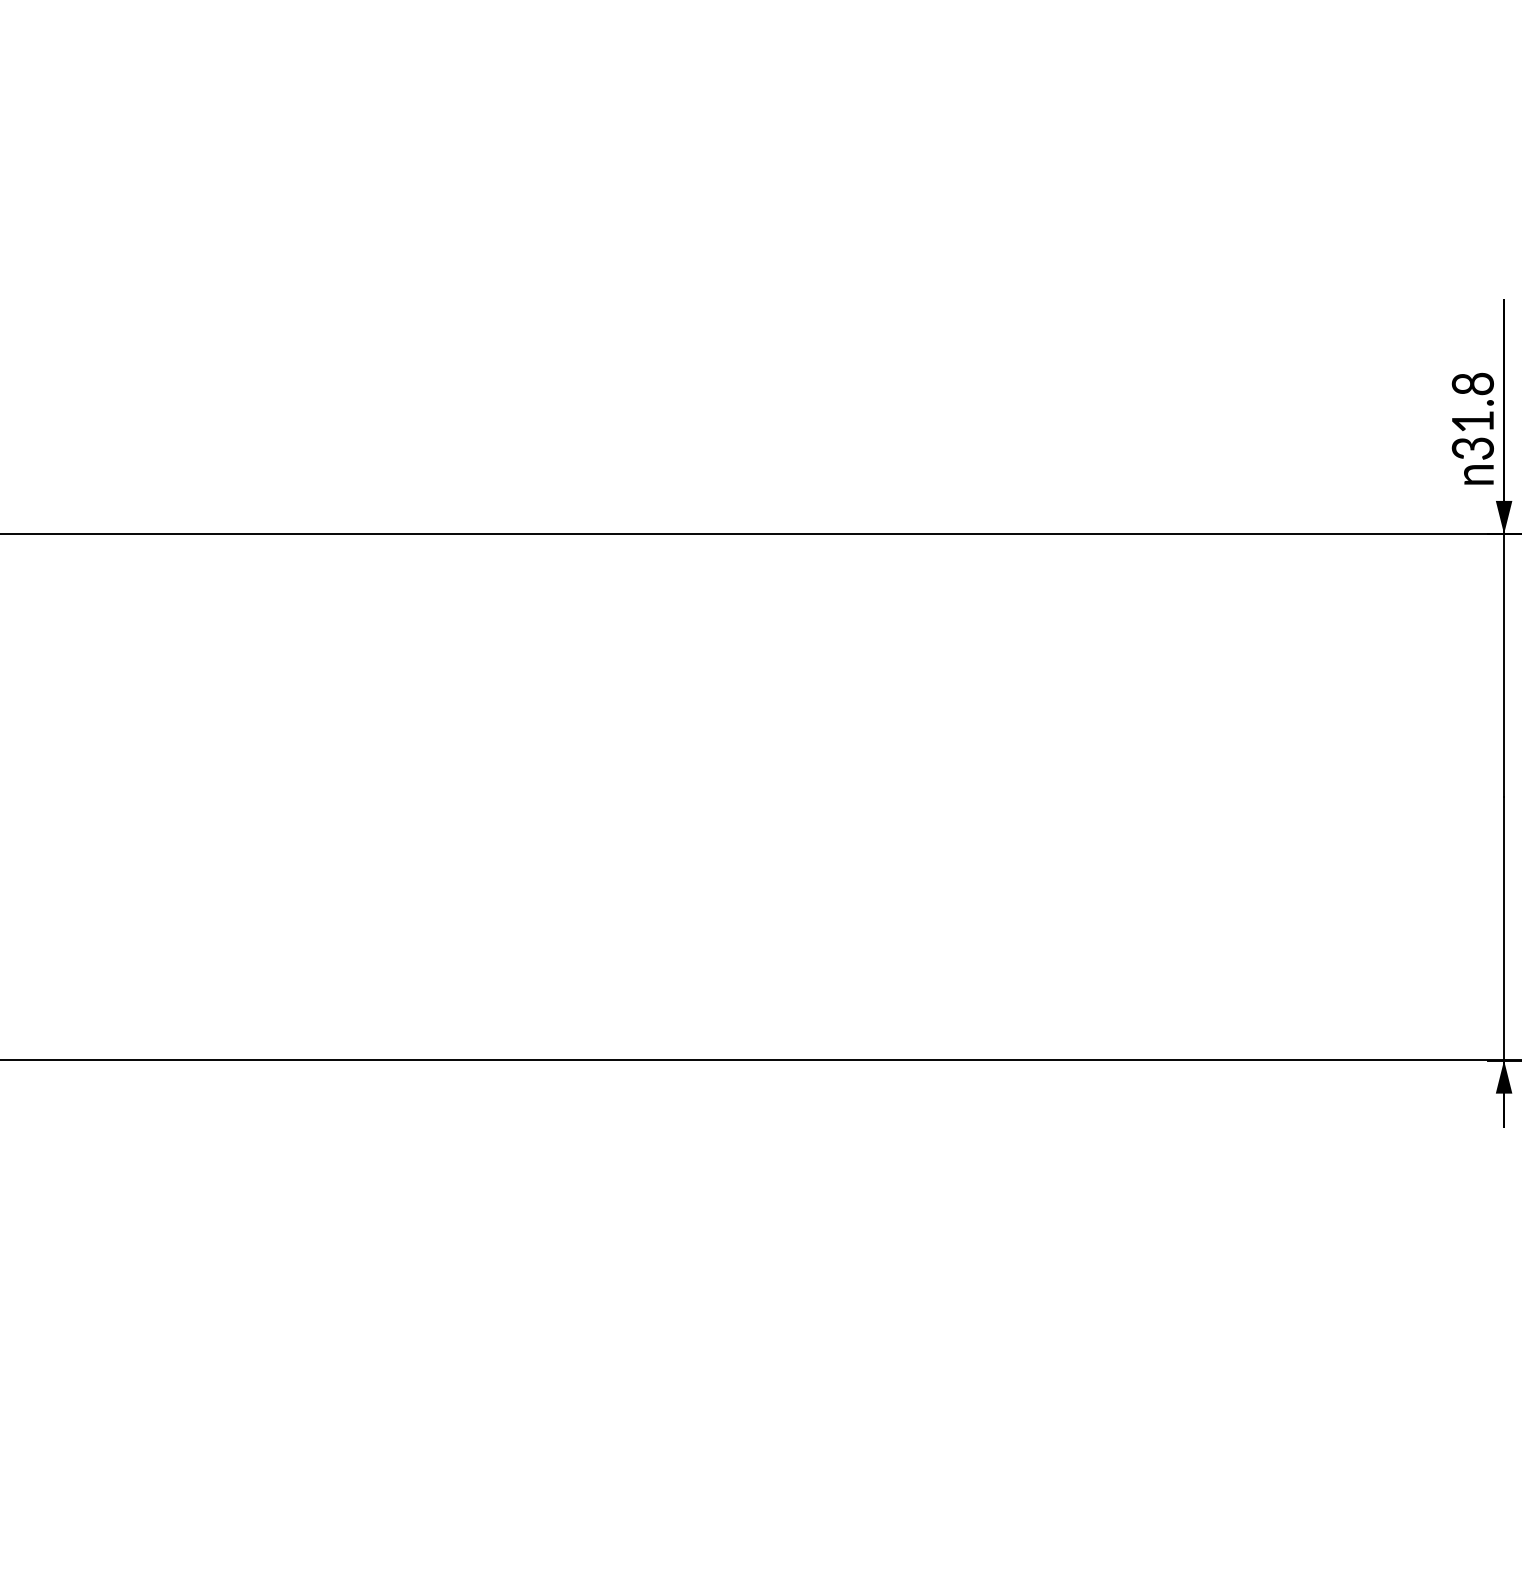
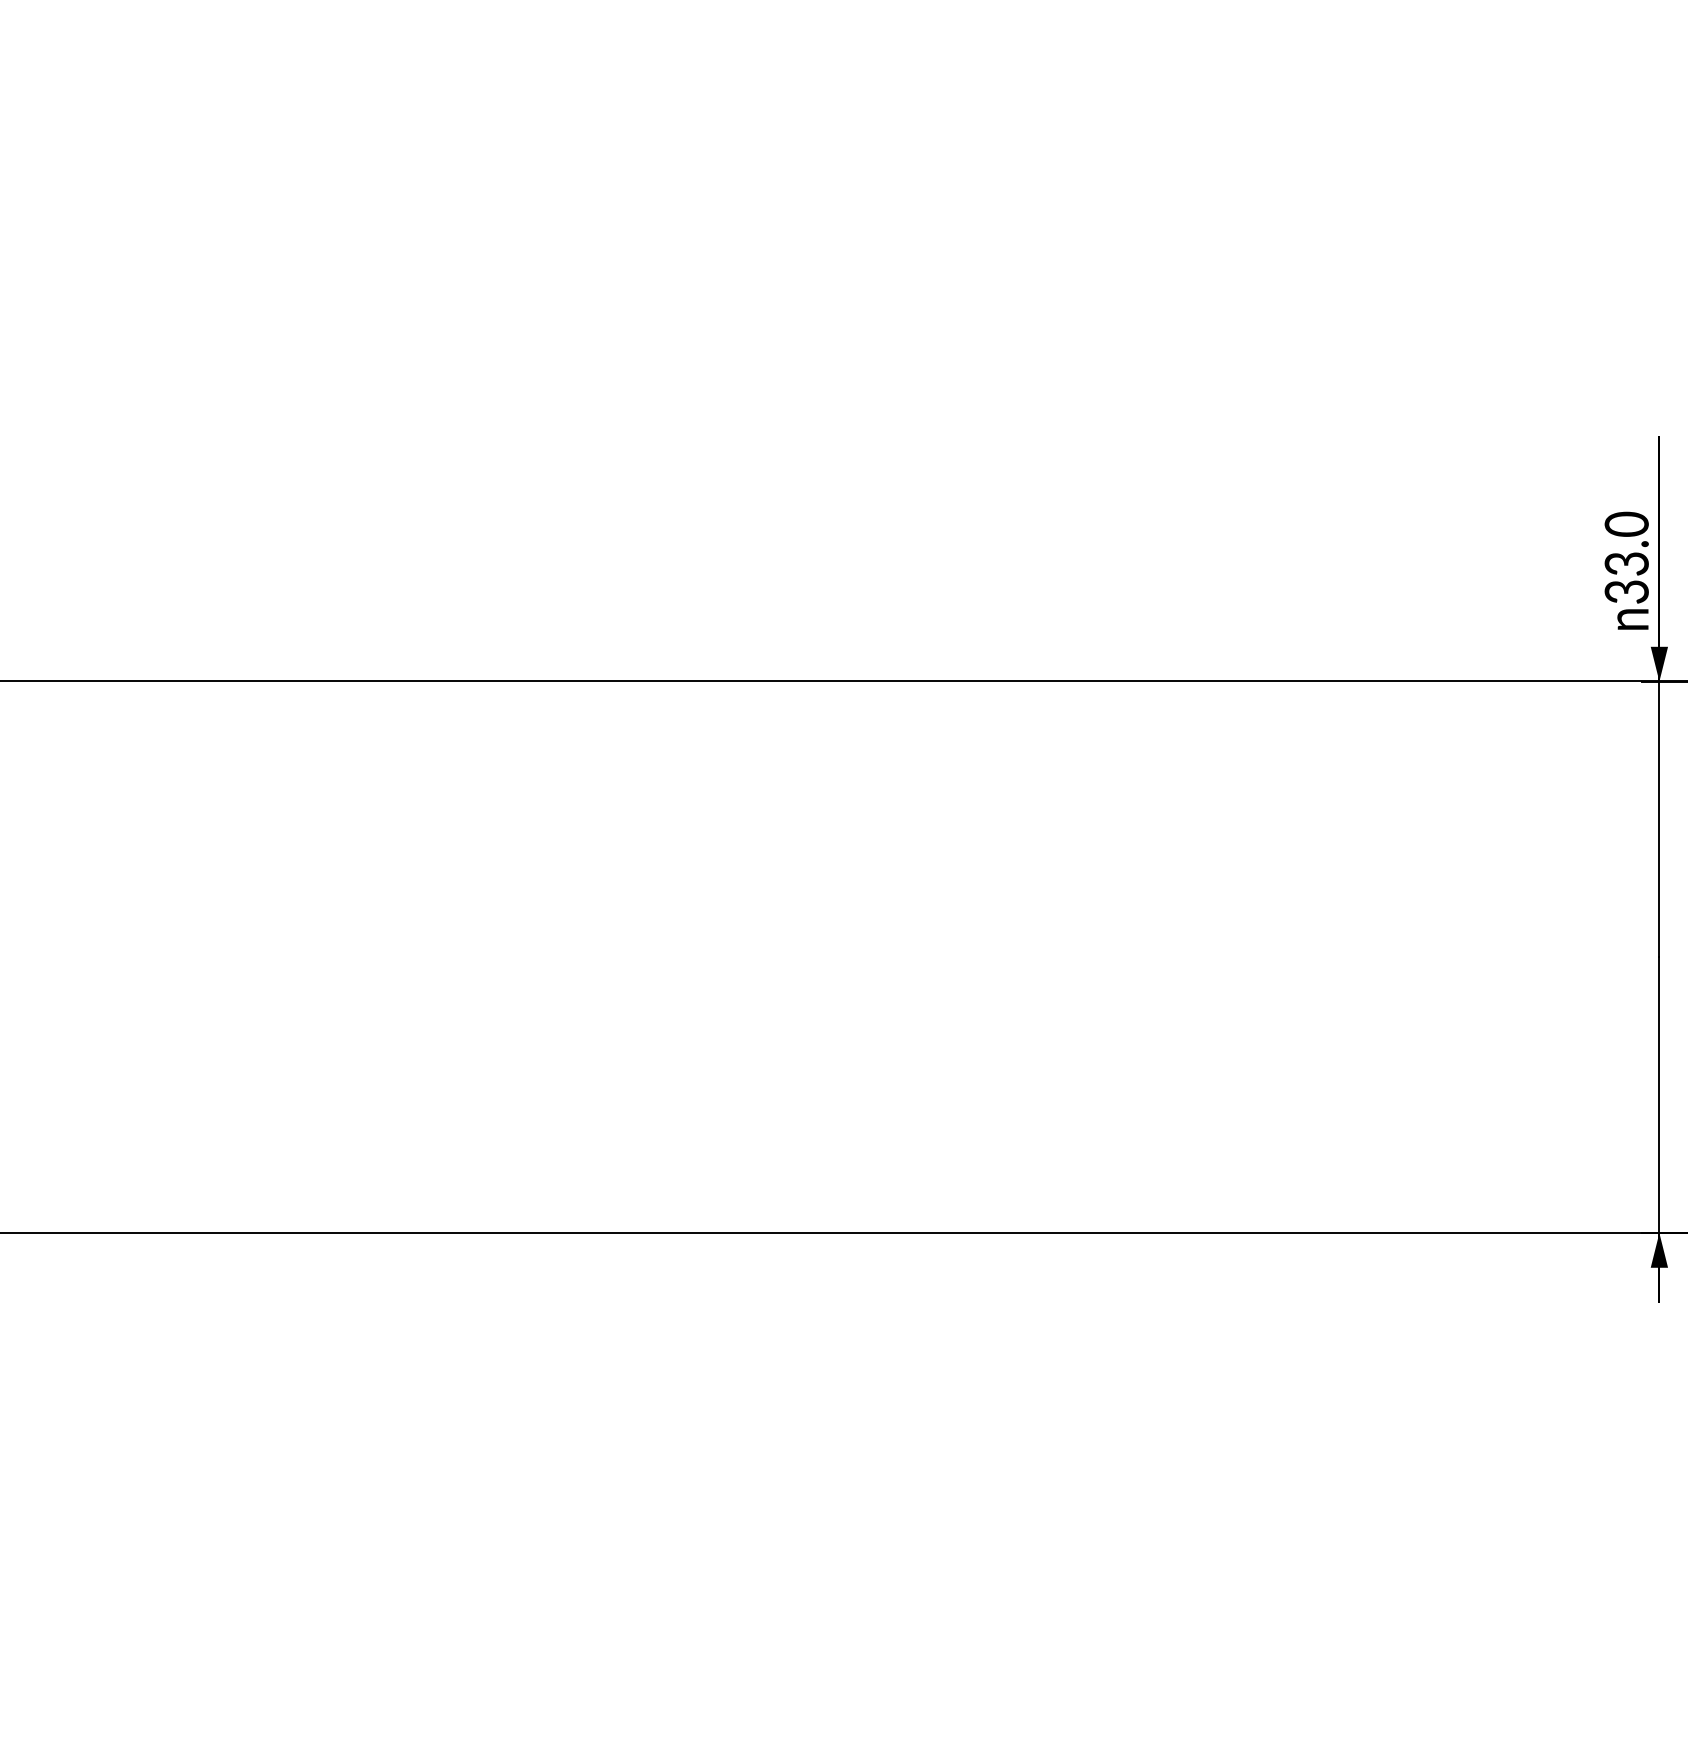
text: (1472, 402) -> (1626, 543), 31.8 -> 33.0

